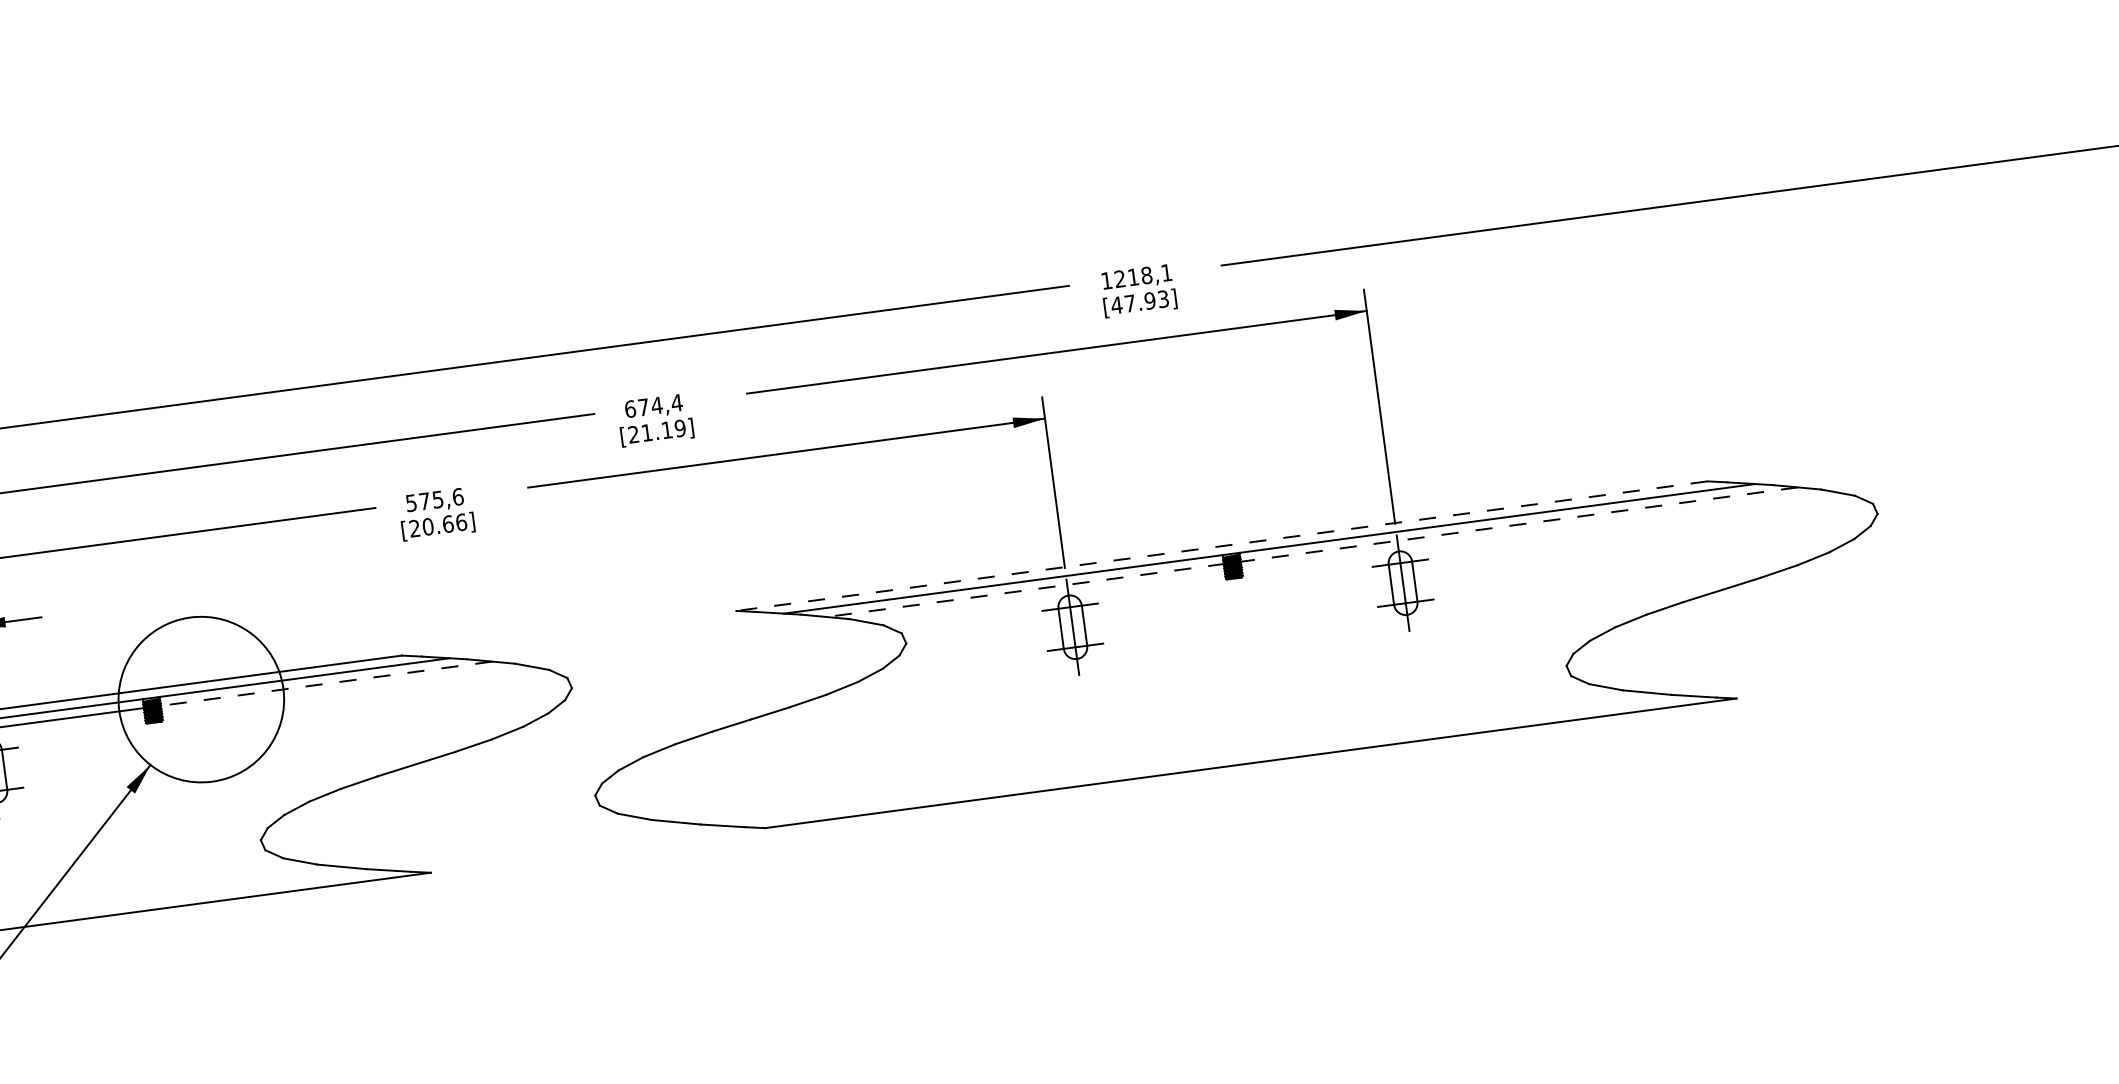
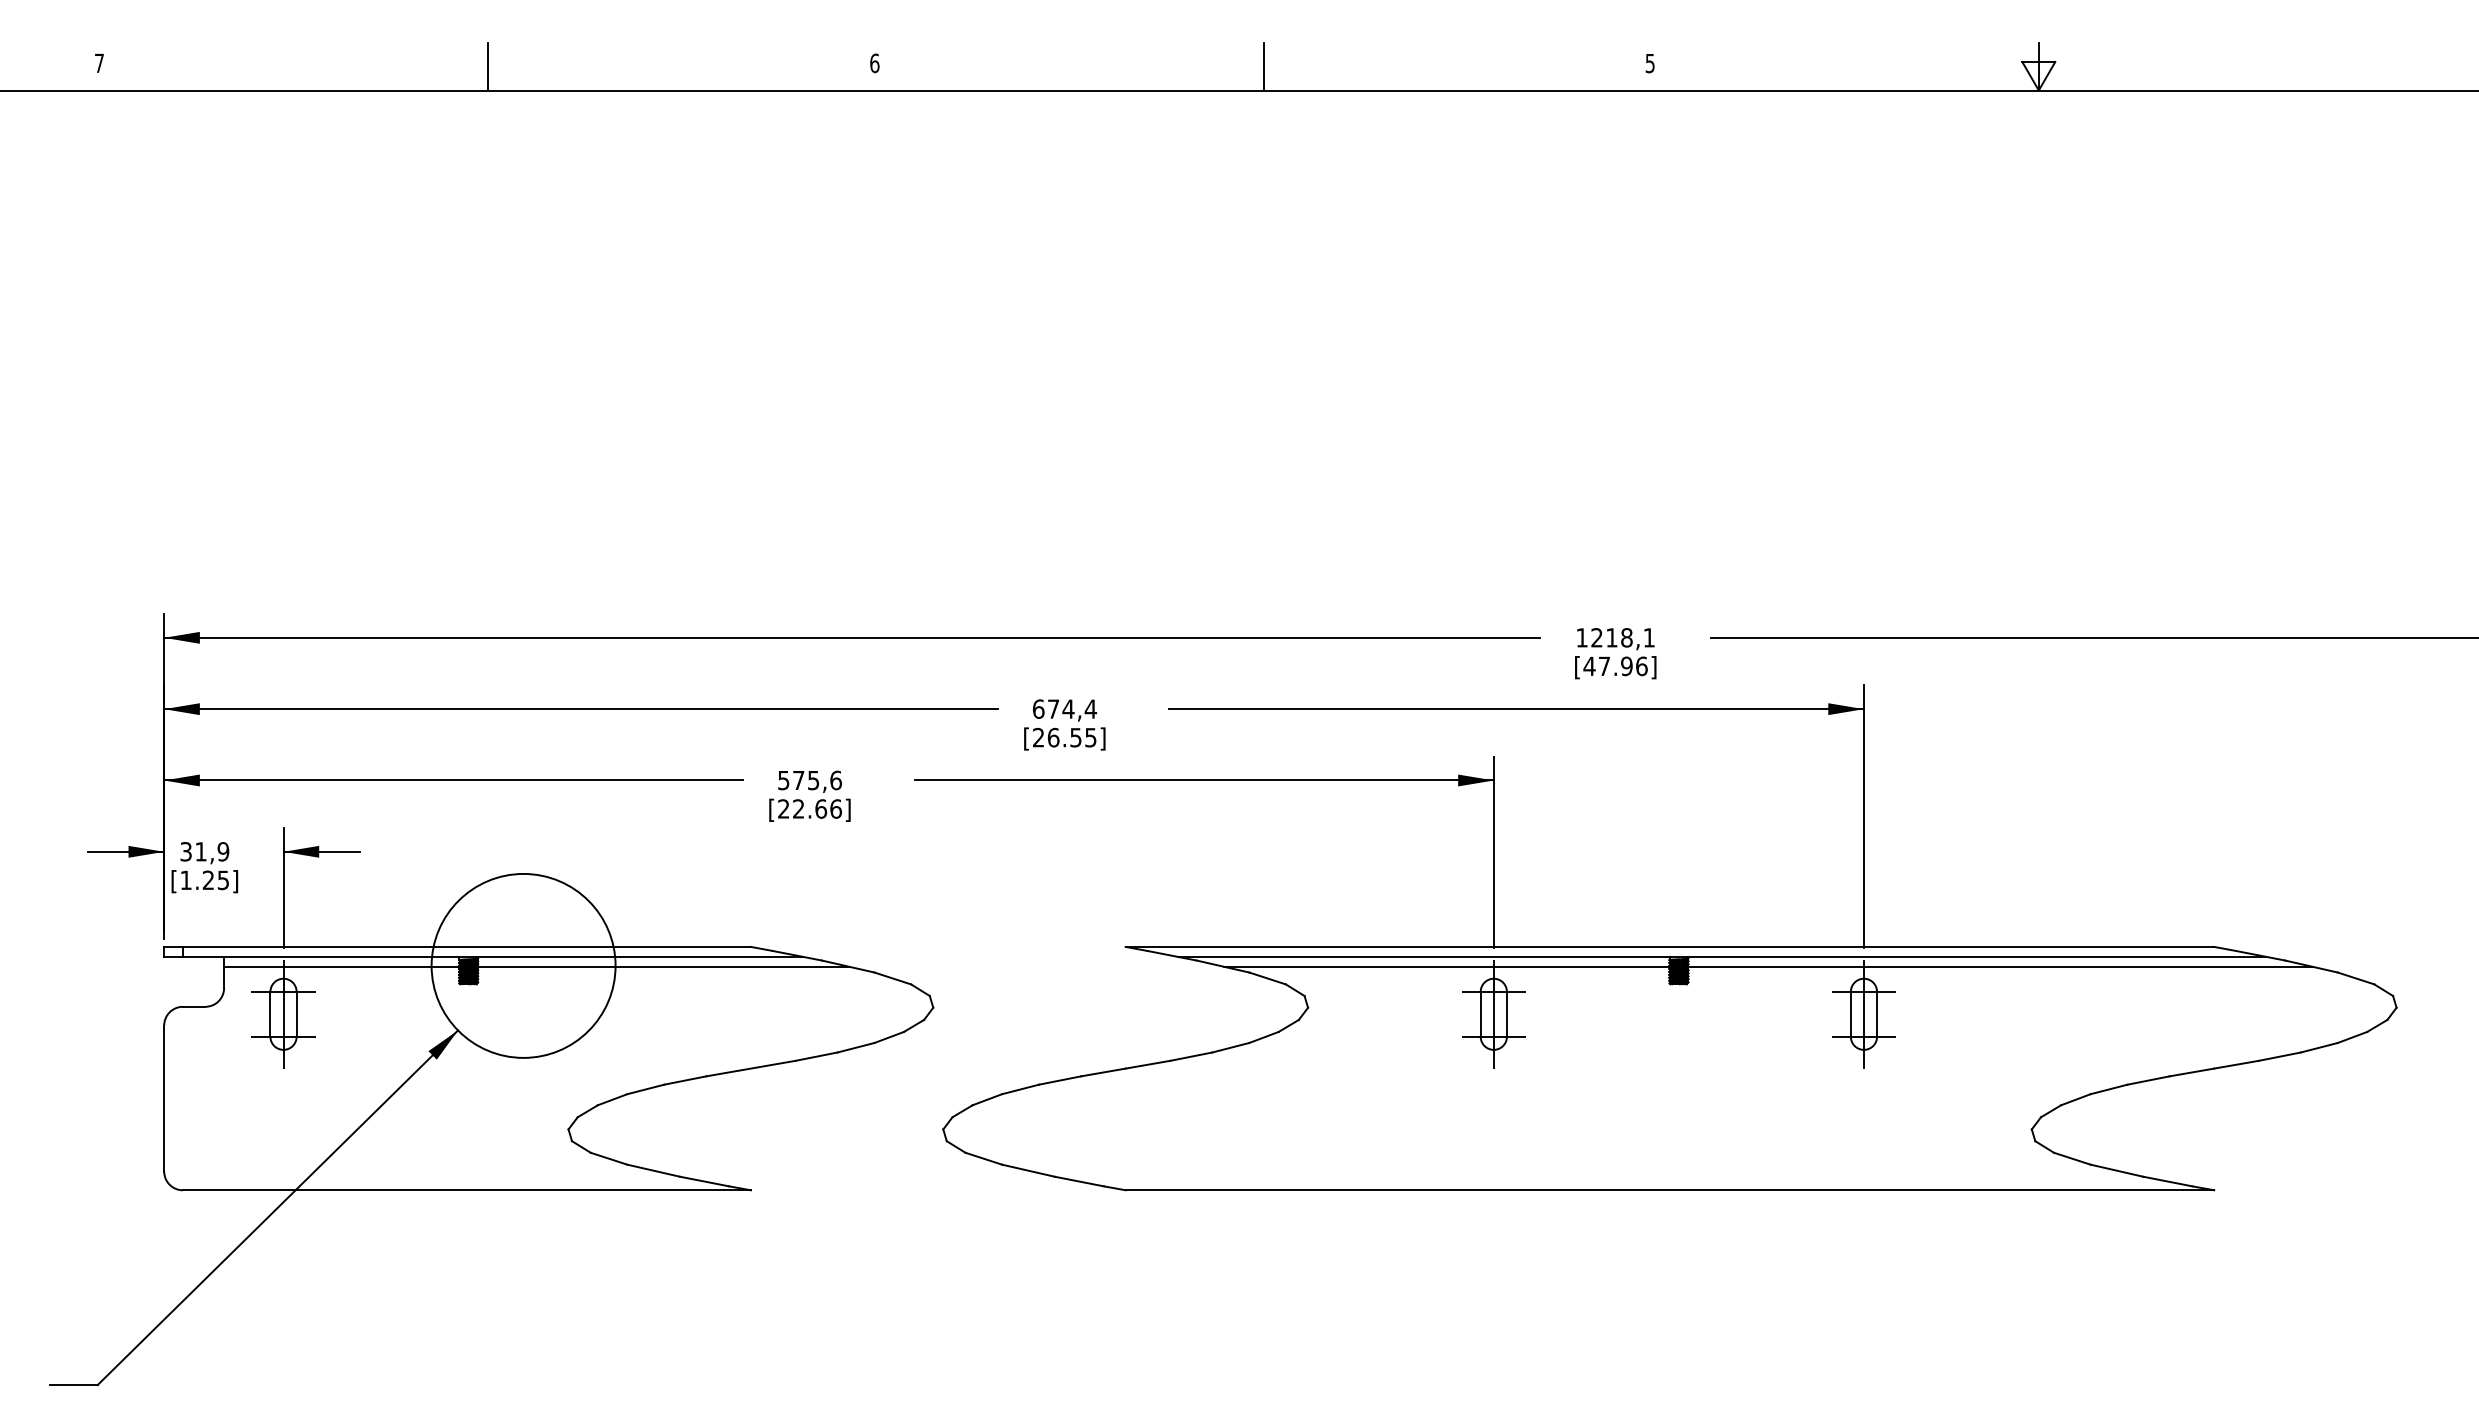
text: (1163, 299) -> (1641, 666), [47.93] -> [47.96]
text: (663, 430) -> (1071, 737), [21.19] -> [26.55]
line: (1519, 524) -> (2000, 966), dashed -> solid
text: (427, 526) -> (798, 808), [20.66] -> [22.66]
line: (1221, 545) -> (1669, 946), dashed -> solid
line: (1025, 590) -> (1447, 966), dashed -> solid
line: (326, 683) -> (663, 966), dashed -> solid

